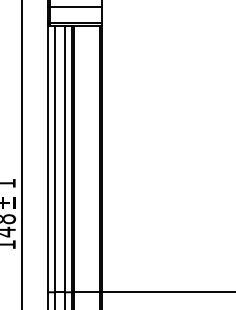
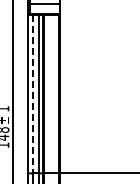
line: (54, 159) -> (32, 94), solid -> dashed

